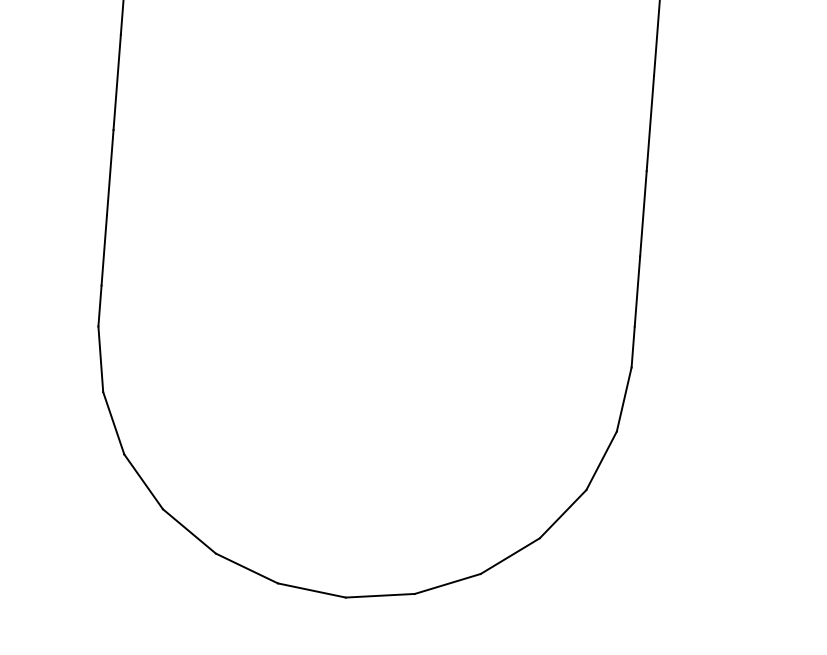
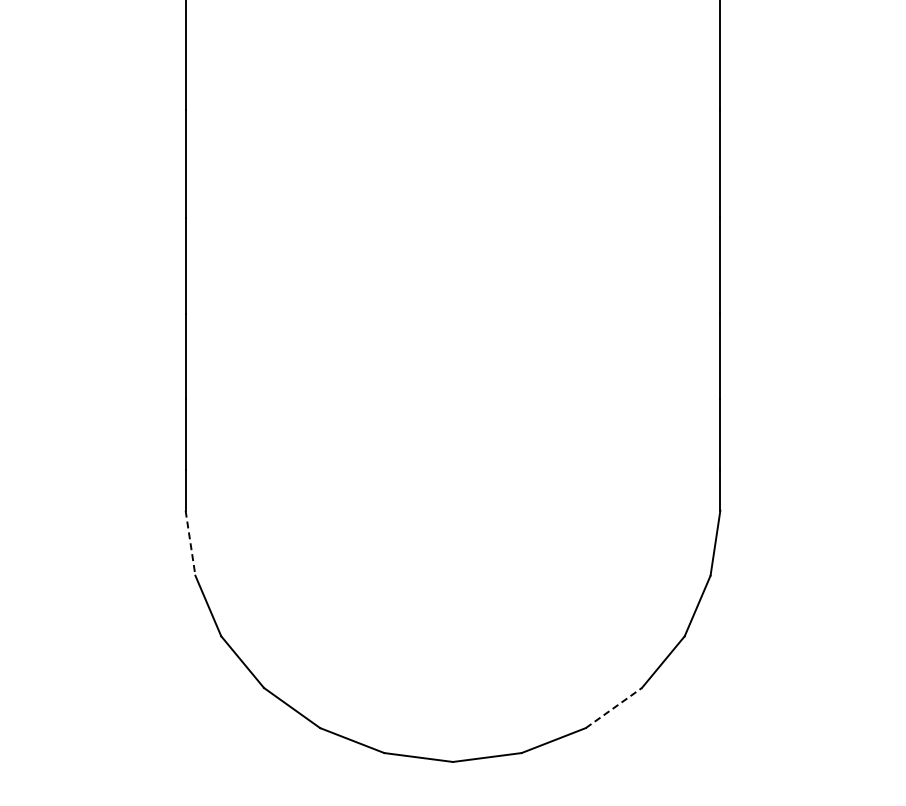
line: (100, 359) -> (190, 543), solid -> dashed
line: (509, 556) -> (613, 708), solid -> dashed

